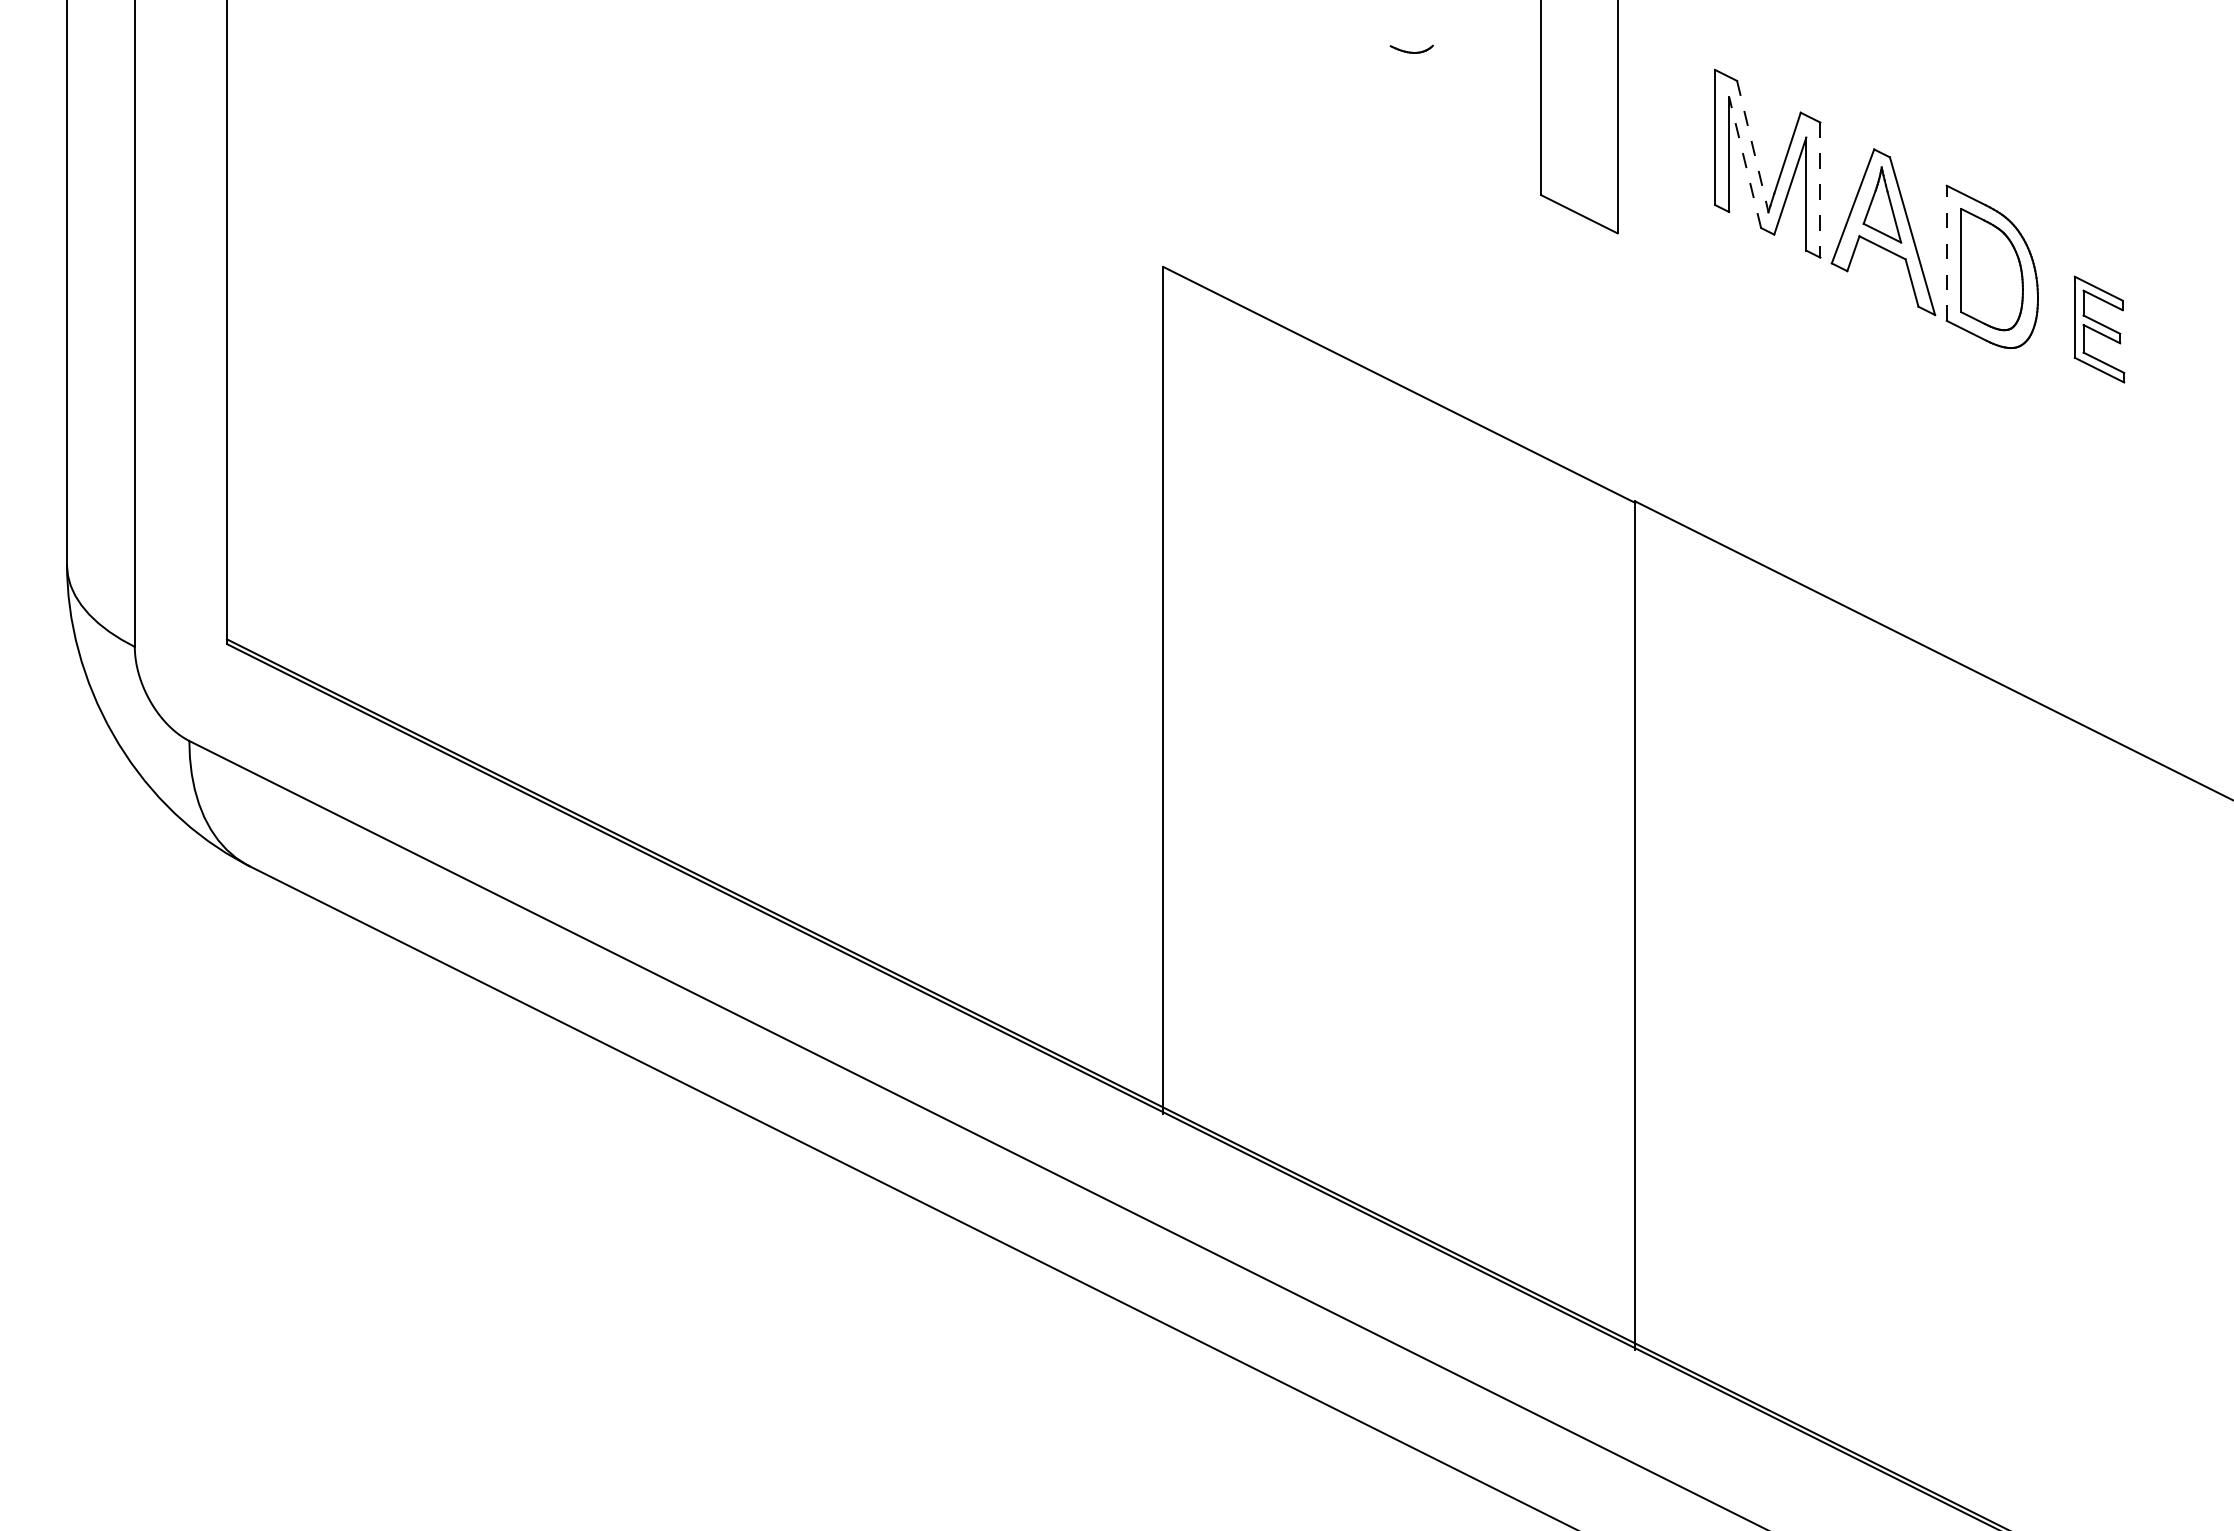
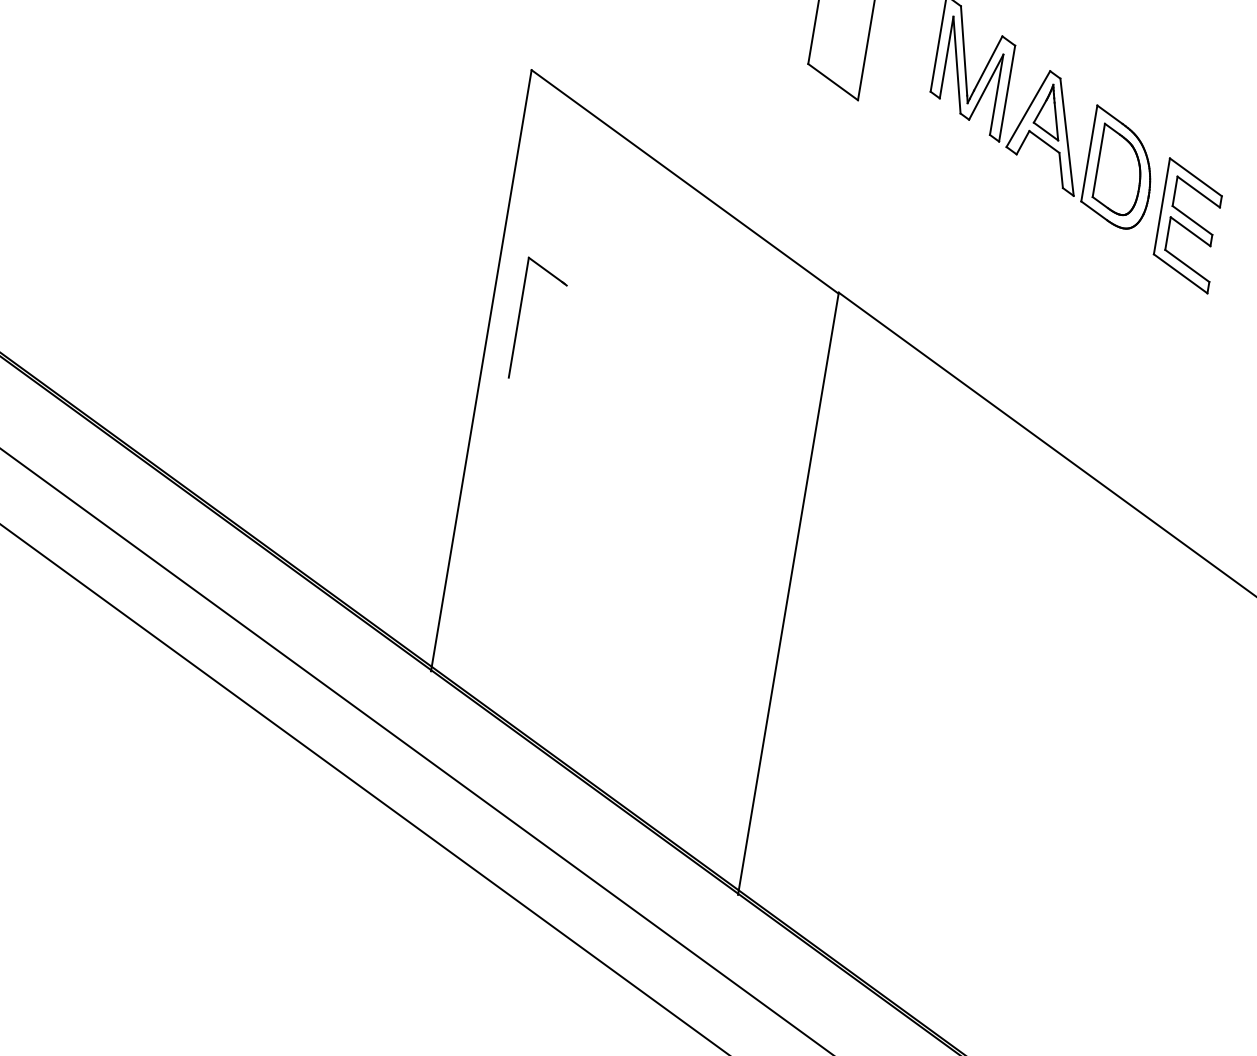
line: (1751, 141) -> (964, 50), dashed -> solid
line: (1745, 162) -> (957, 65), dashed -> solid
line: (1820, 190) -> (1007, 93), dashed -> solid
line: (1946, 253) -> (1089, 153), dashed -> solid
part: (2099, 329) -> (1188, 225), size x1.67
part: (1203, 608) -> (519, 317), added

